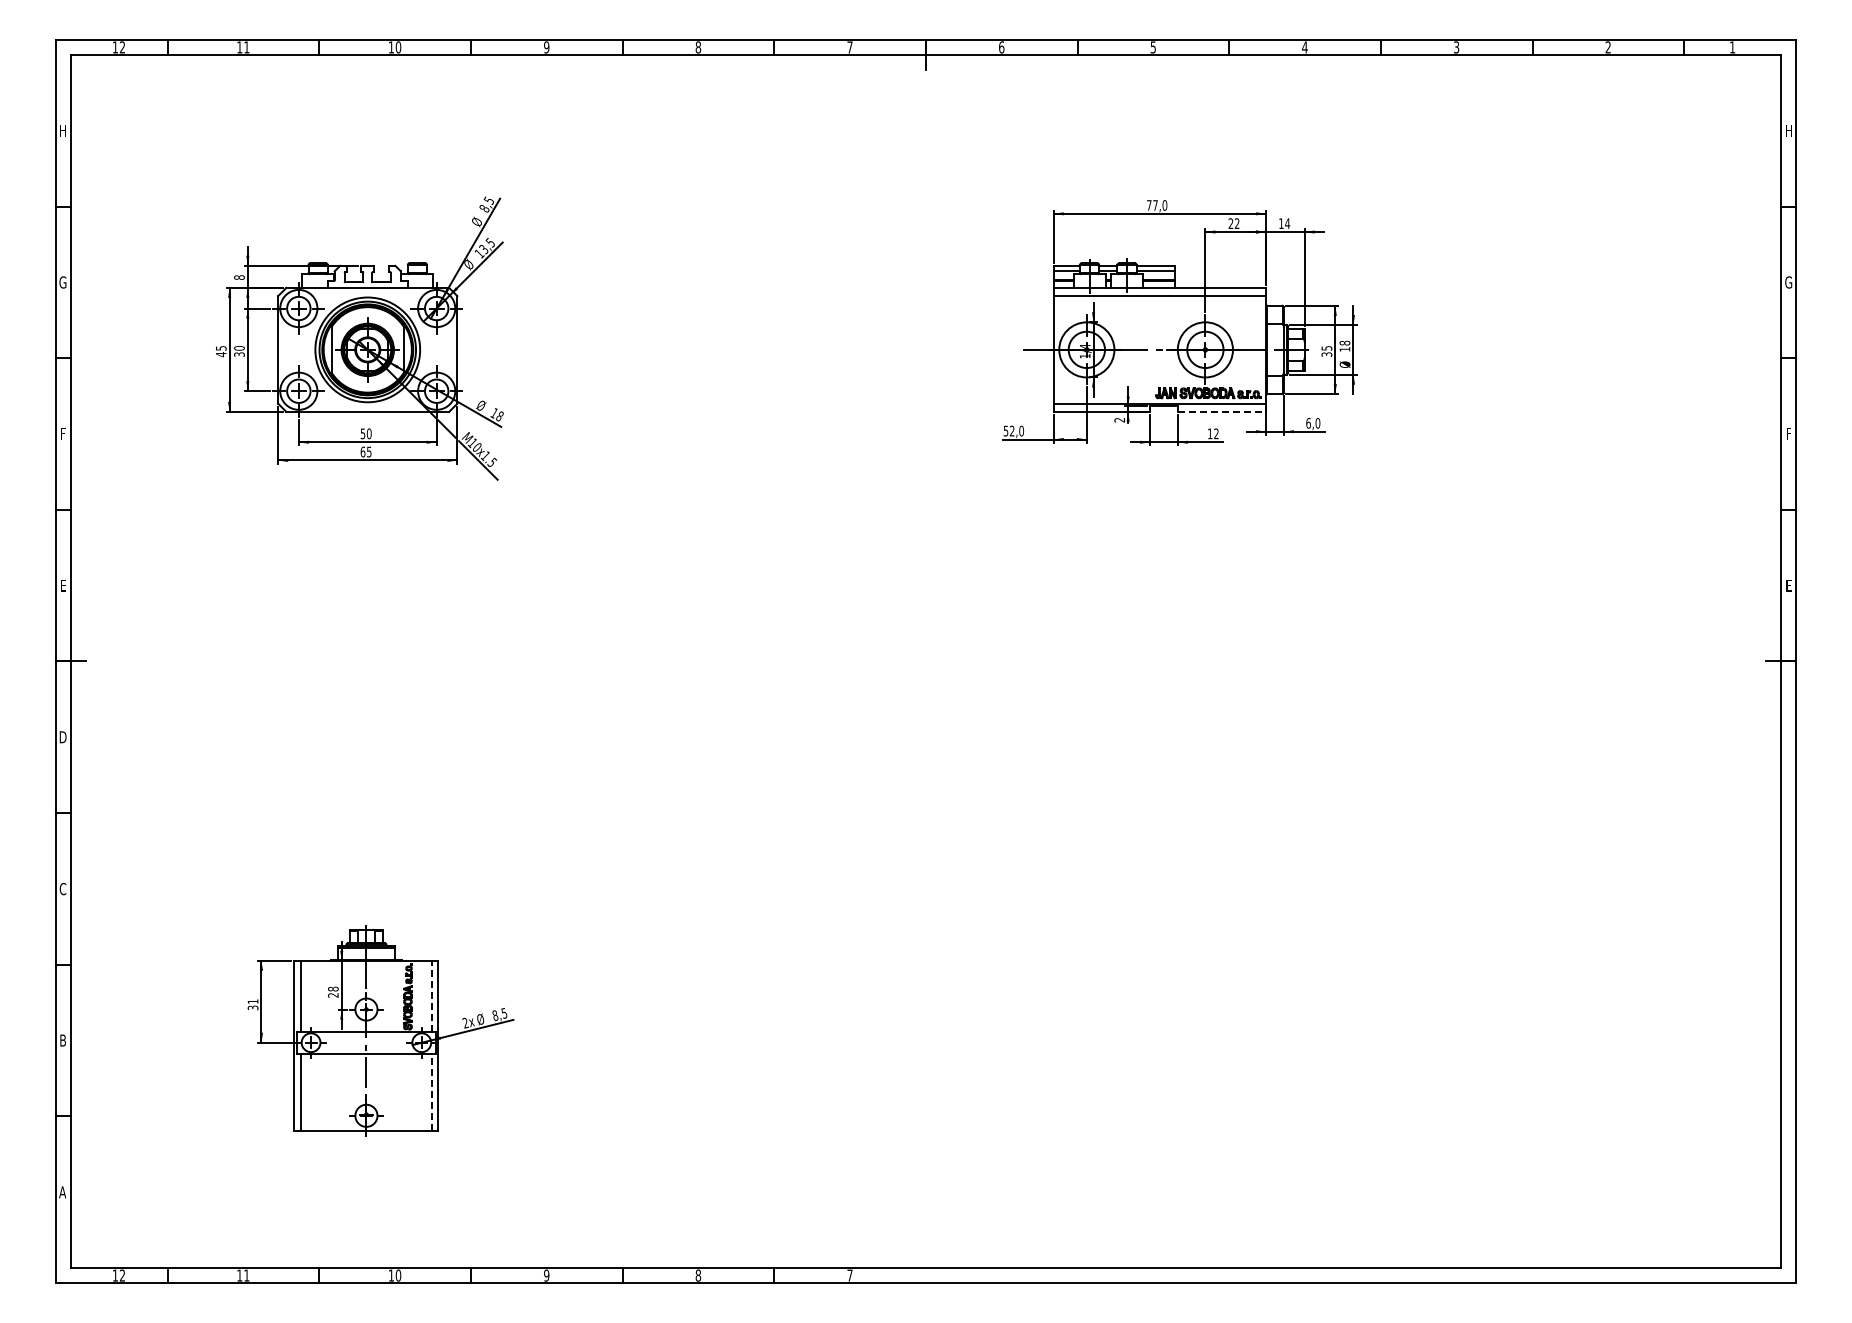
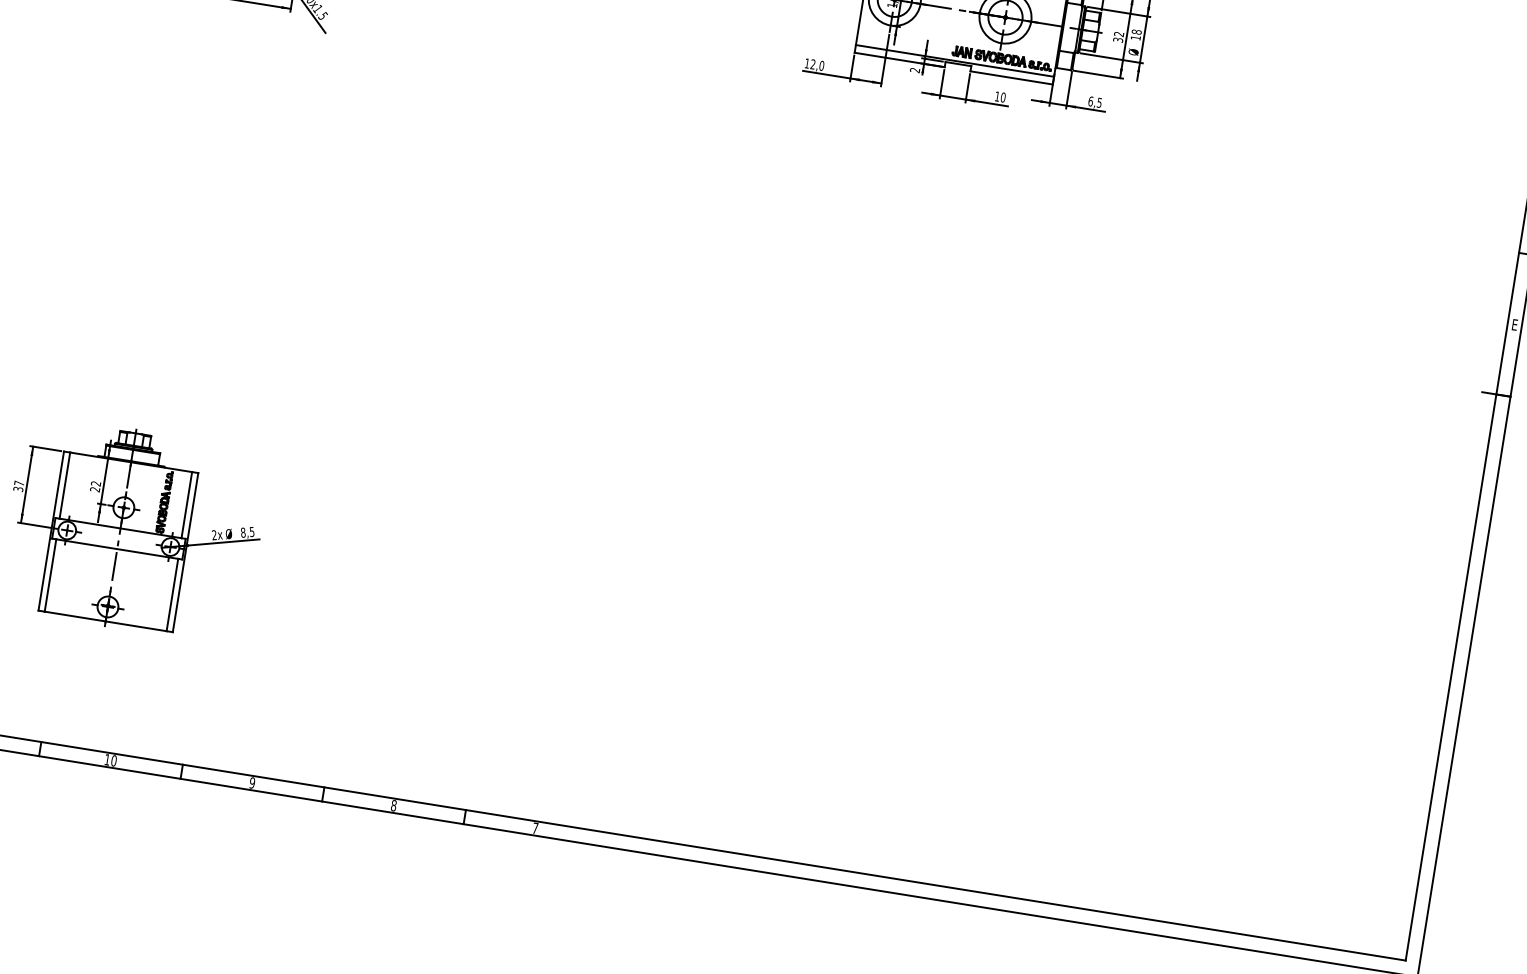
text: (1326, 348) -> (1118, 34), 35 -> 32
line: (1222, 411) -> (1012, 77), dashed -> solid
text: (1317, 423) -> (1099, 102), 6,0 -> 6,5
text: (1005, 430) -> (806, 62), 52,0 -> 12,0
text: (1216, 433) -> (1003, 97), 12 -> 10
text: (333, 988) -> (96, 483), 28 -> 22
line: (431, 995) -> (186, 504), dashed -> solid
text: (252, 1001) -> (18, 483), 31 -> 37
line: (431, 1092) -> (172, 594), dashed -> solid

